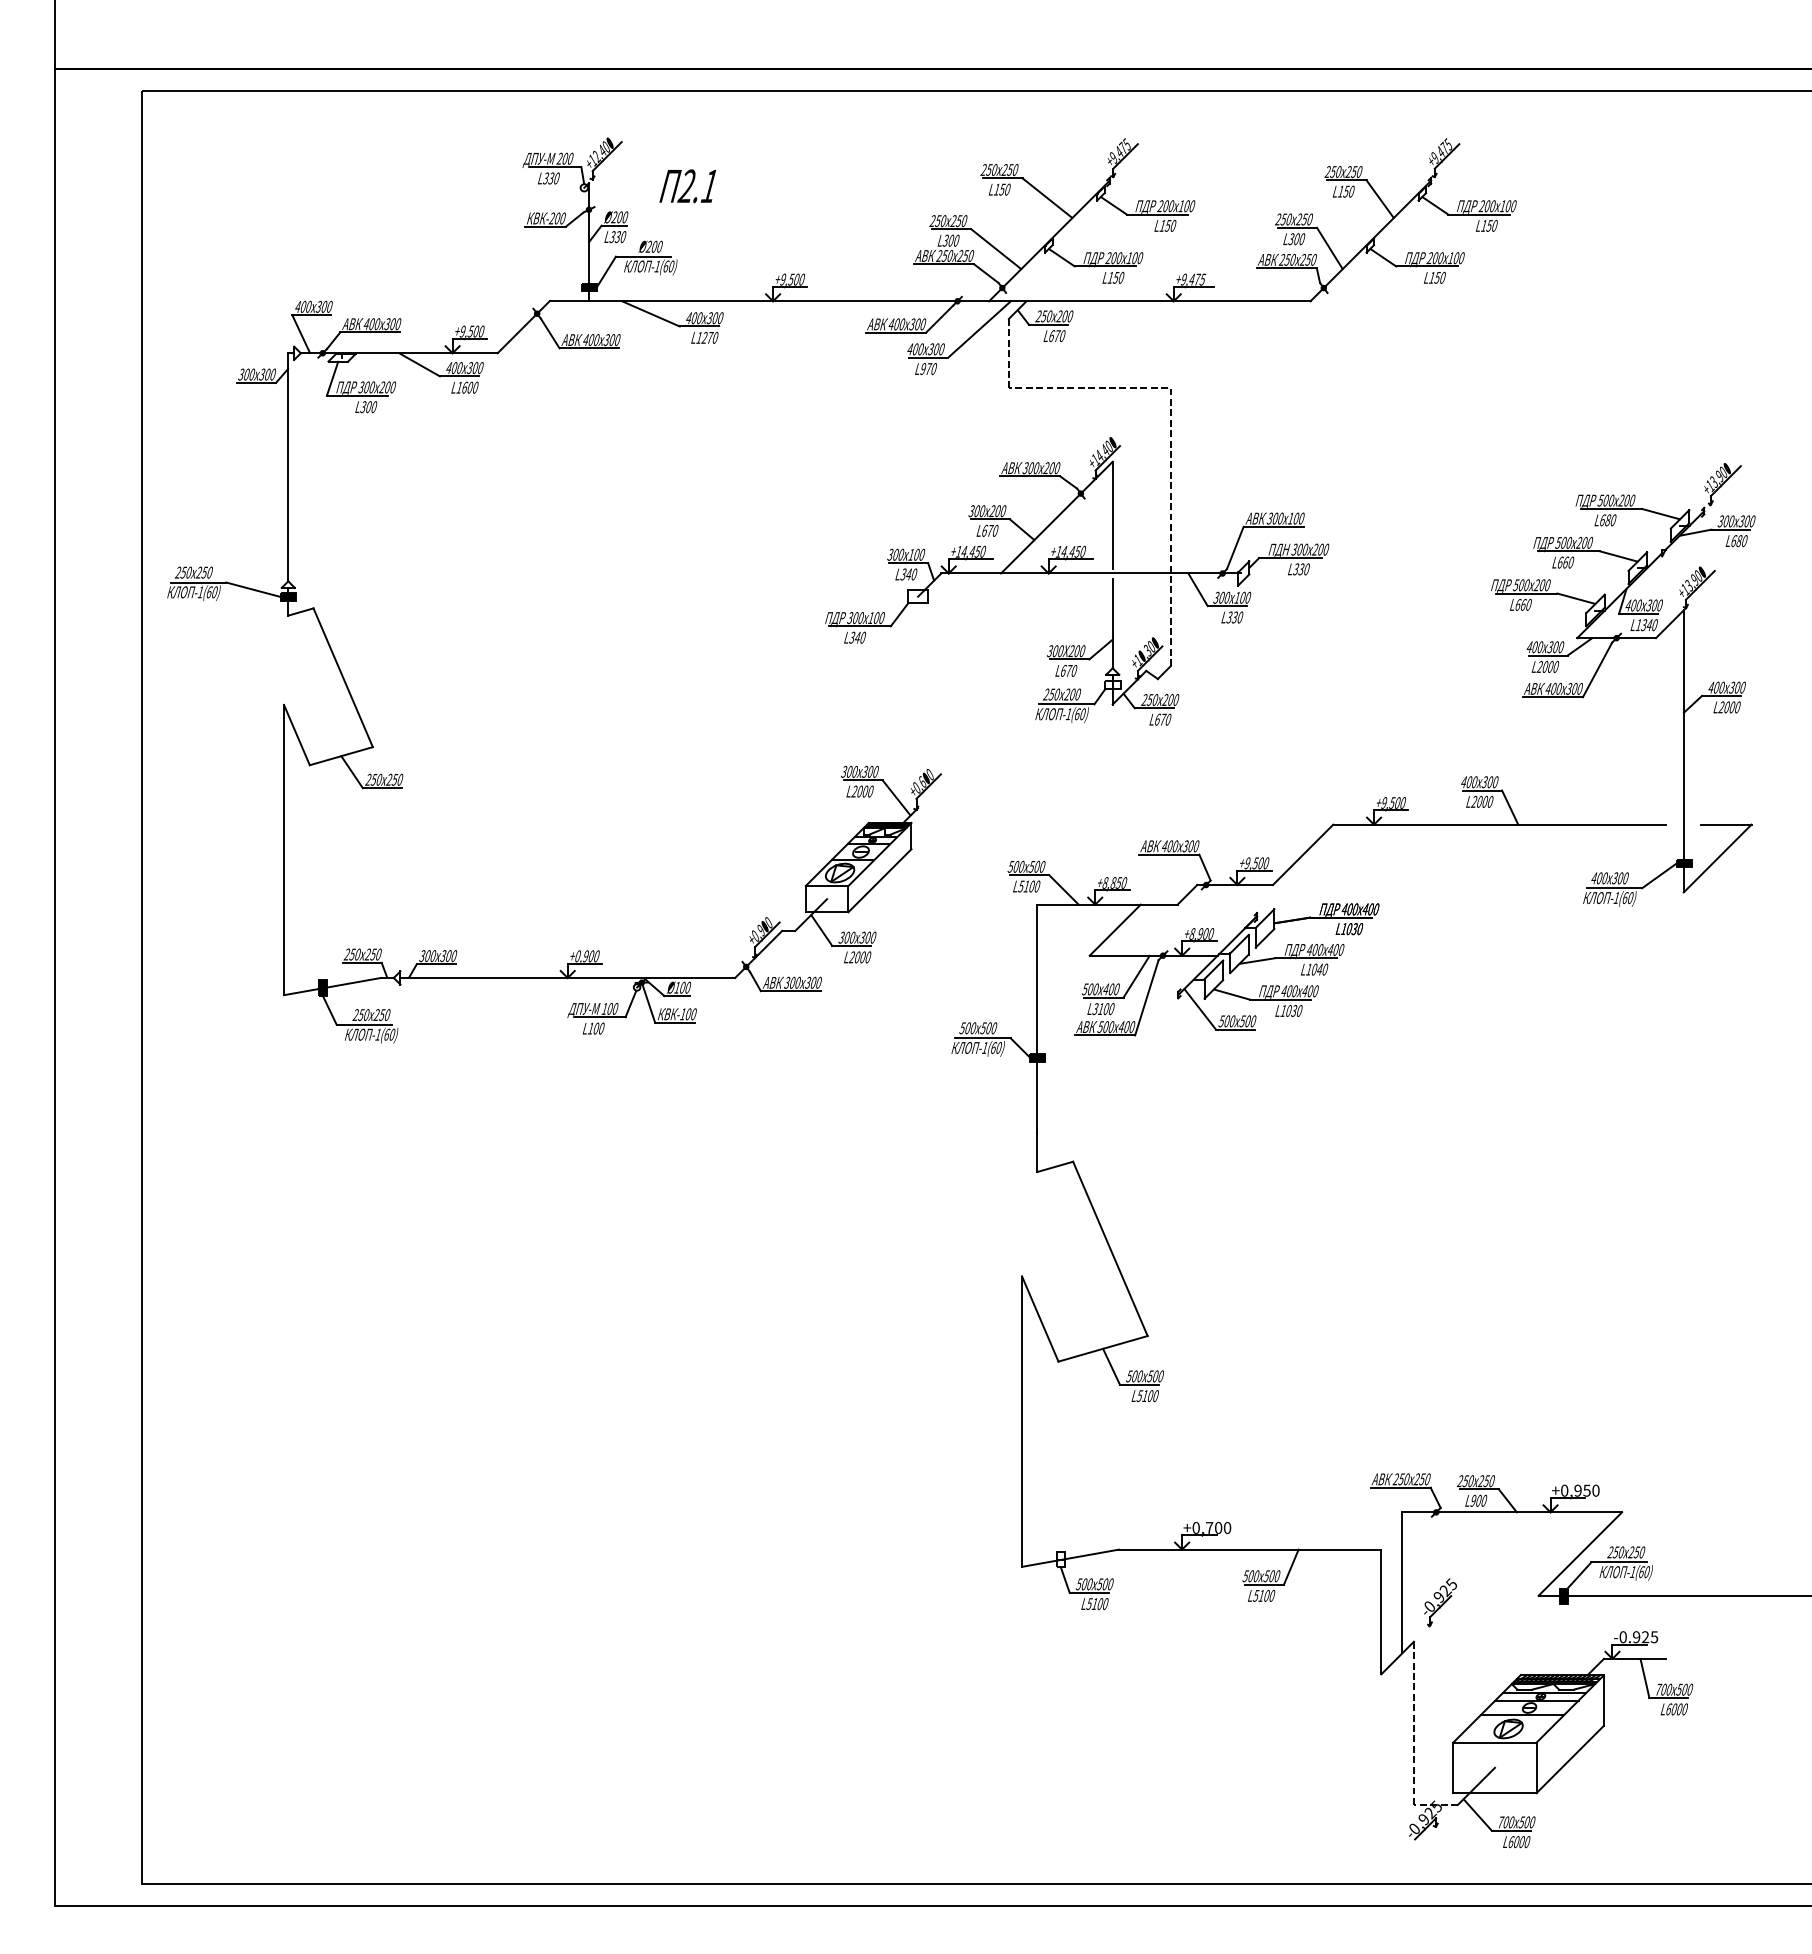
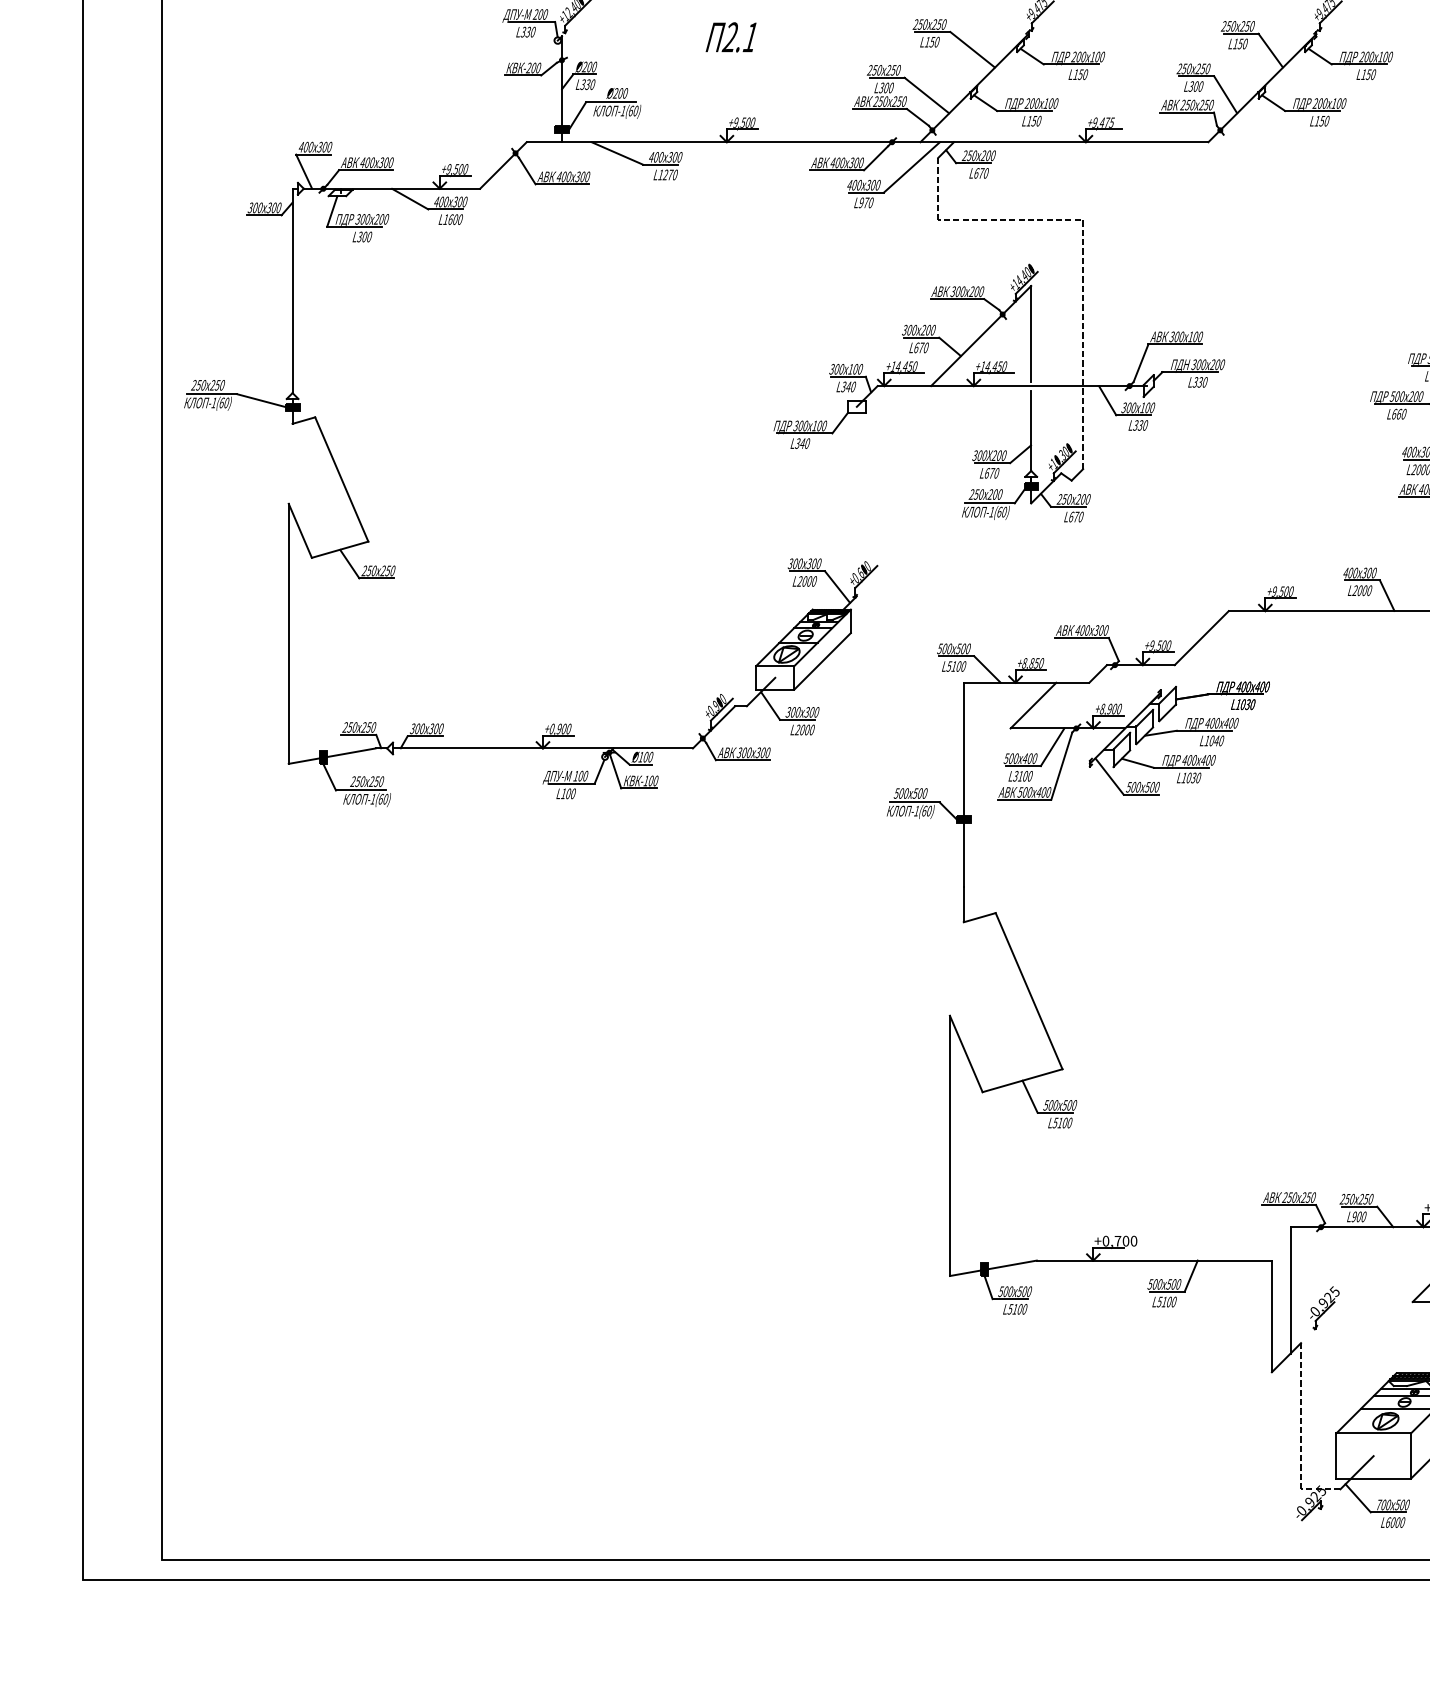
text: (687, 186) -> (730, 37), moved
fill: (1112, 684) -> (1030, 485), added
fill: (1060, 1559) -> (984, 1269), added

